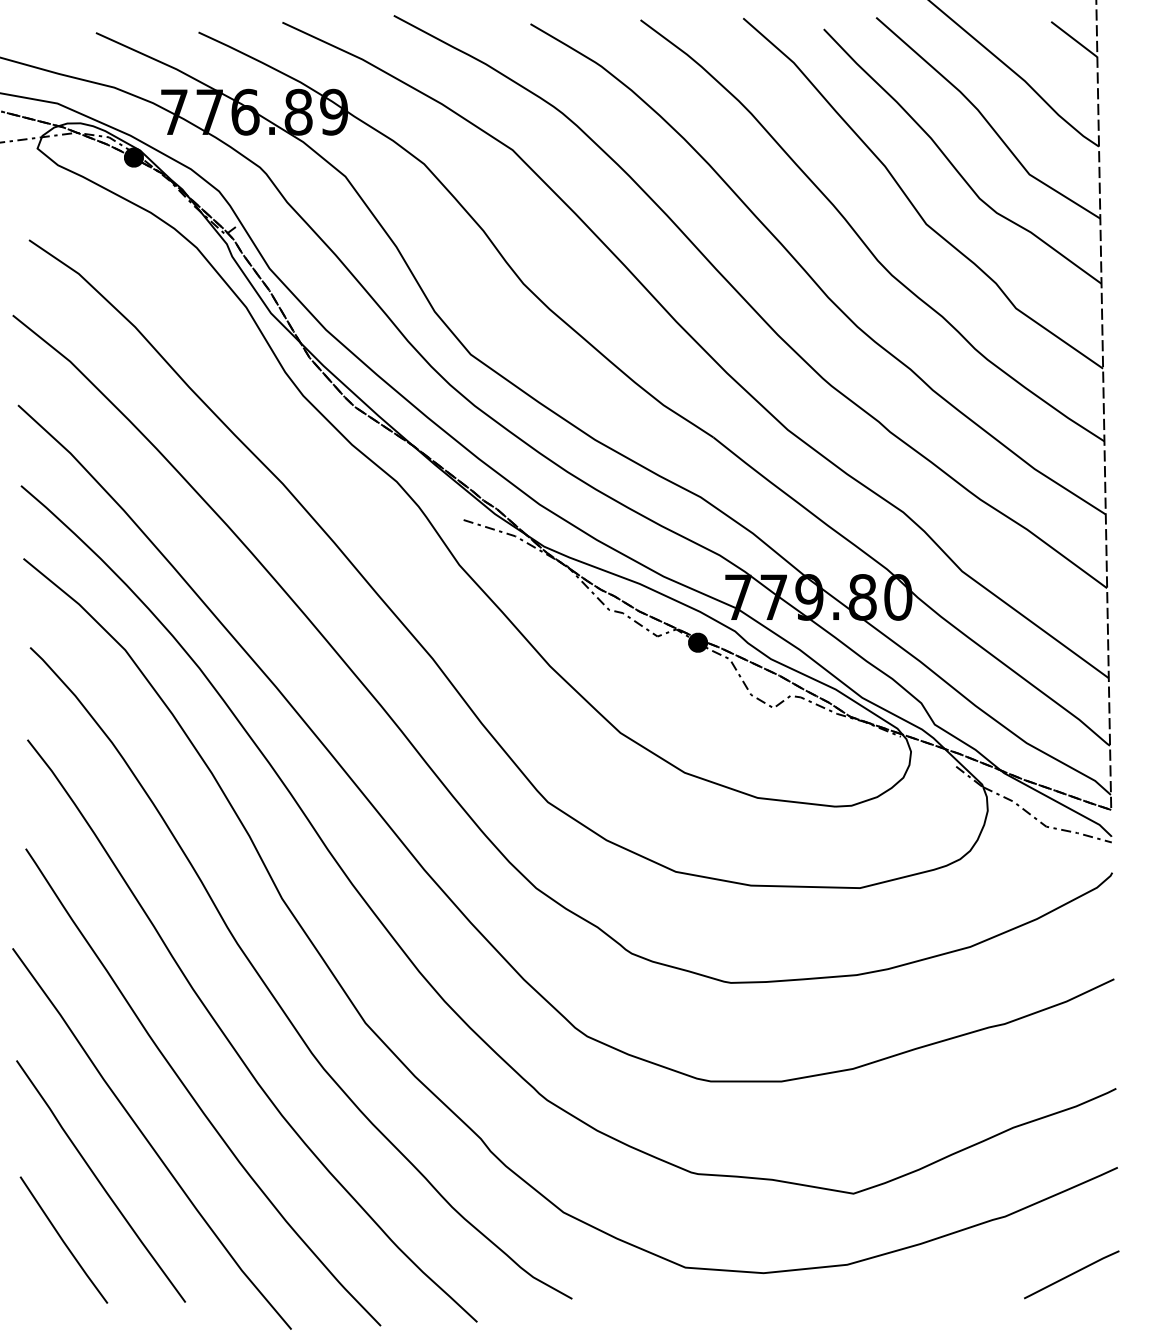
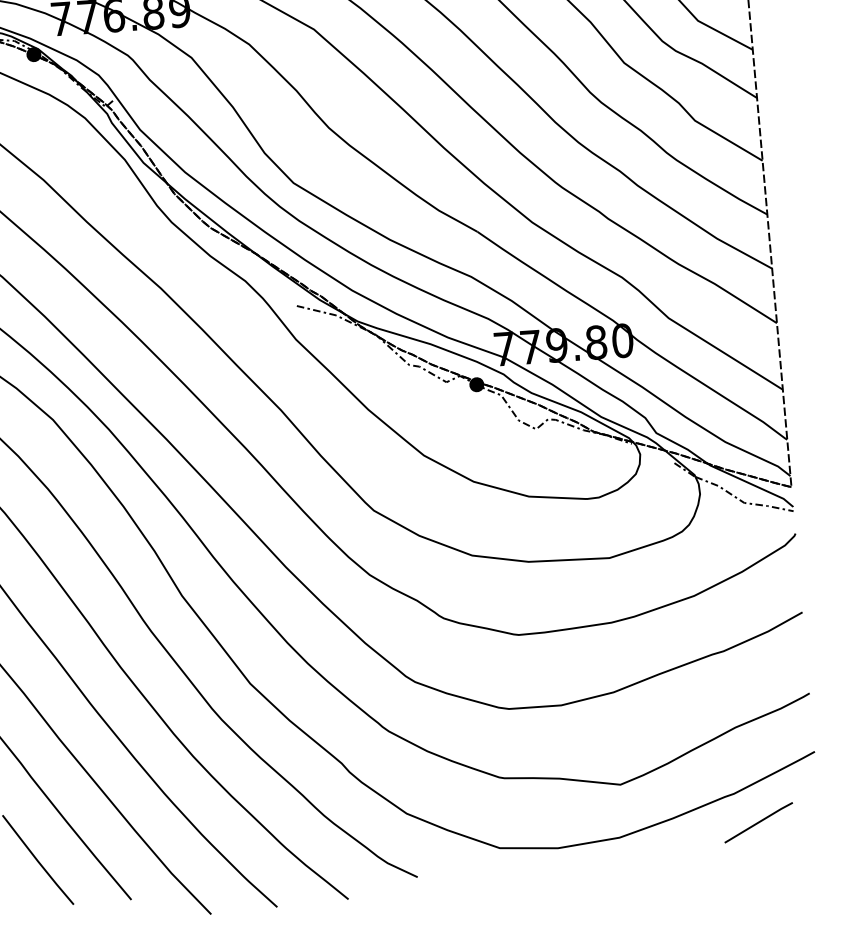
line: (1071, 1274) -> (758, 822), moved

